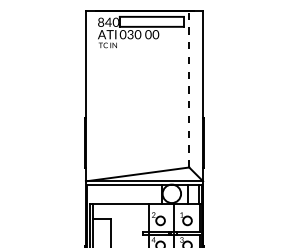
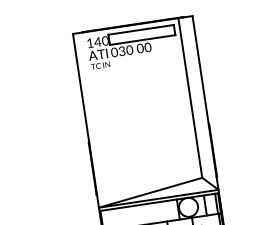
text: (101, 21) -> (90, 42), 840 -> 140
line: (189, 88) -> (190, 97), dashed -> solid

